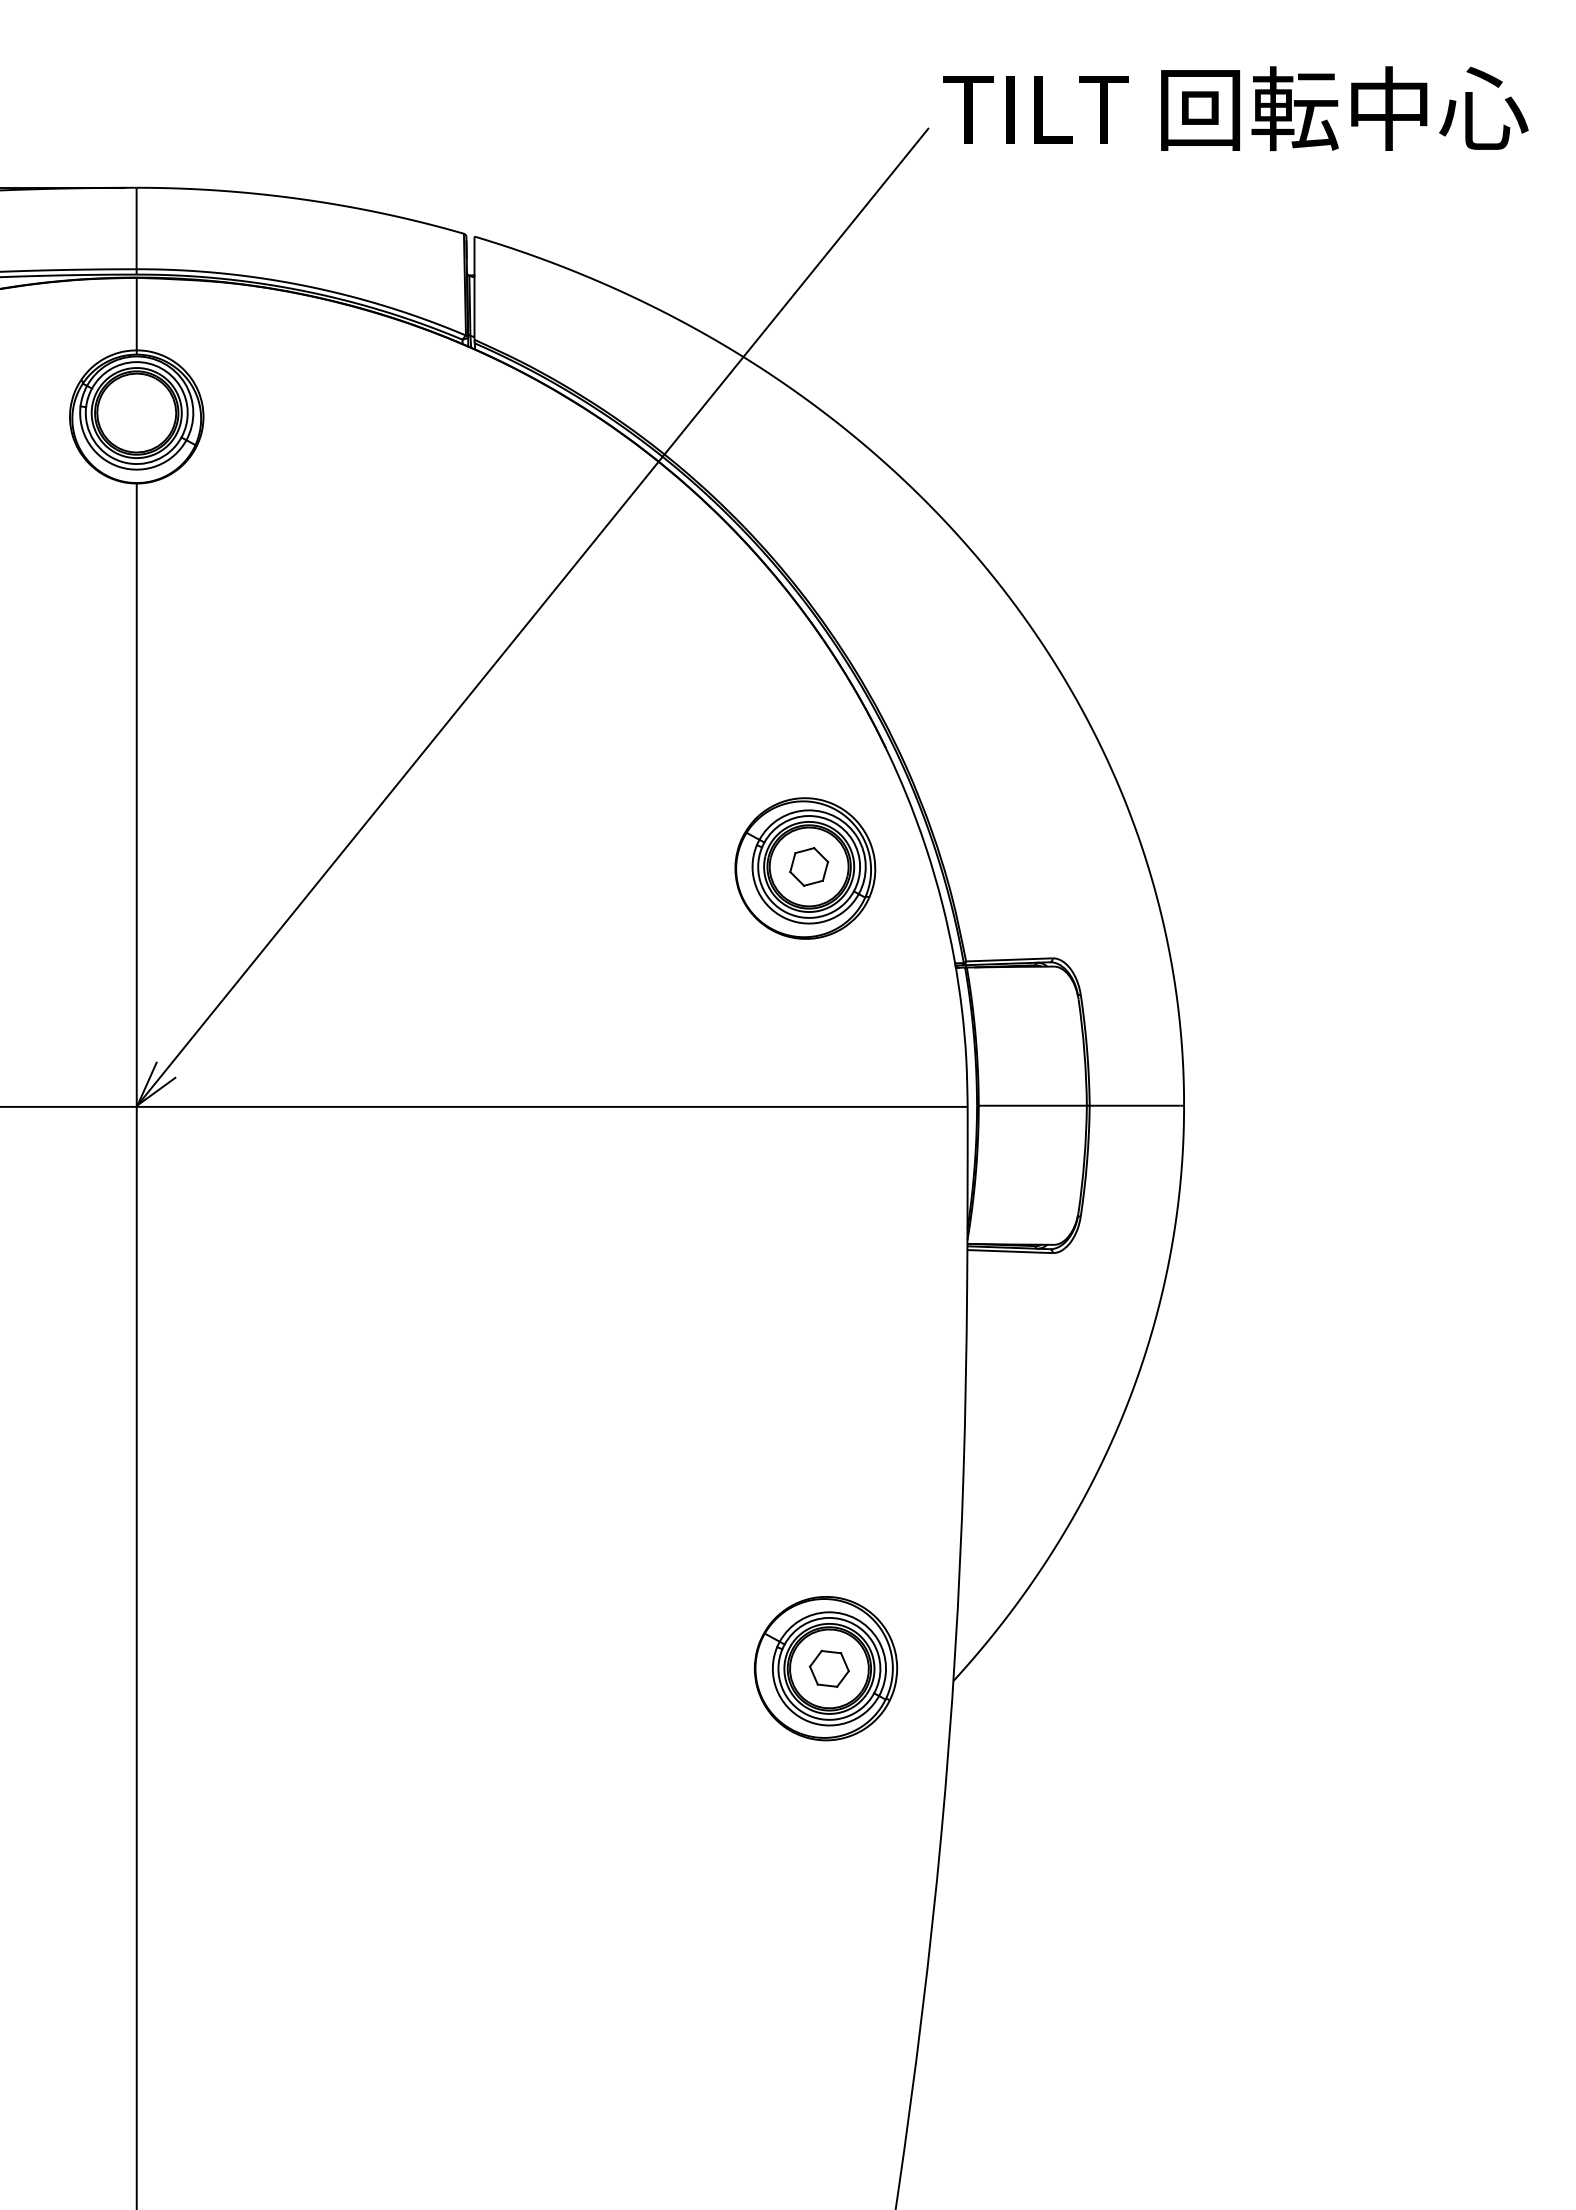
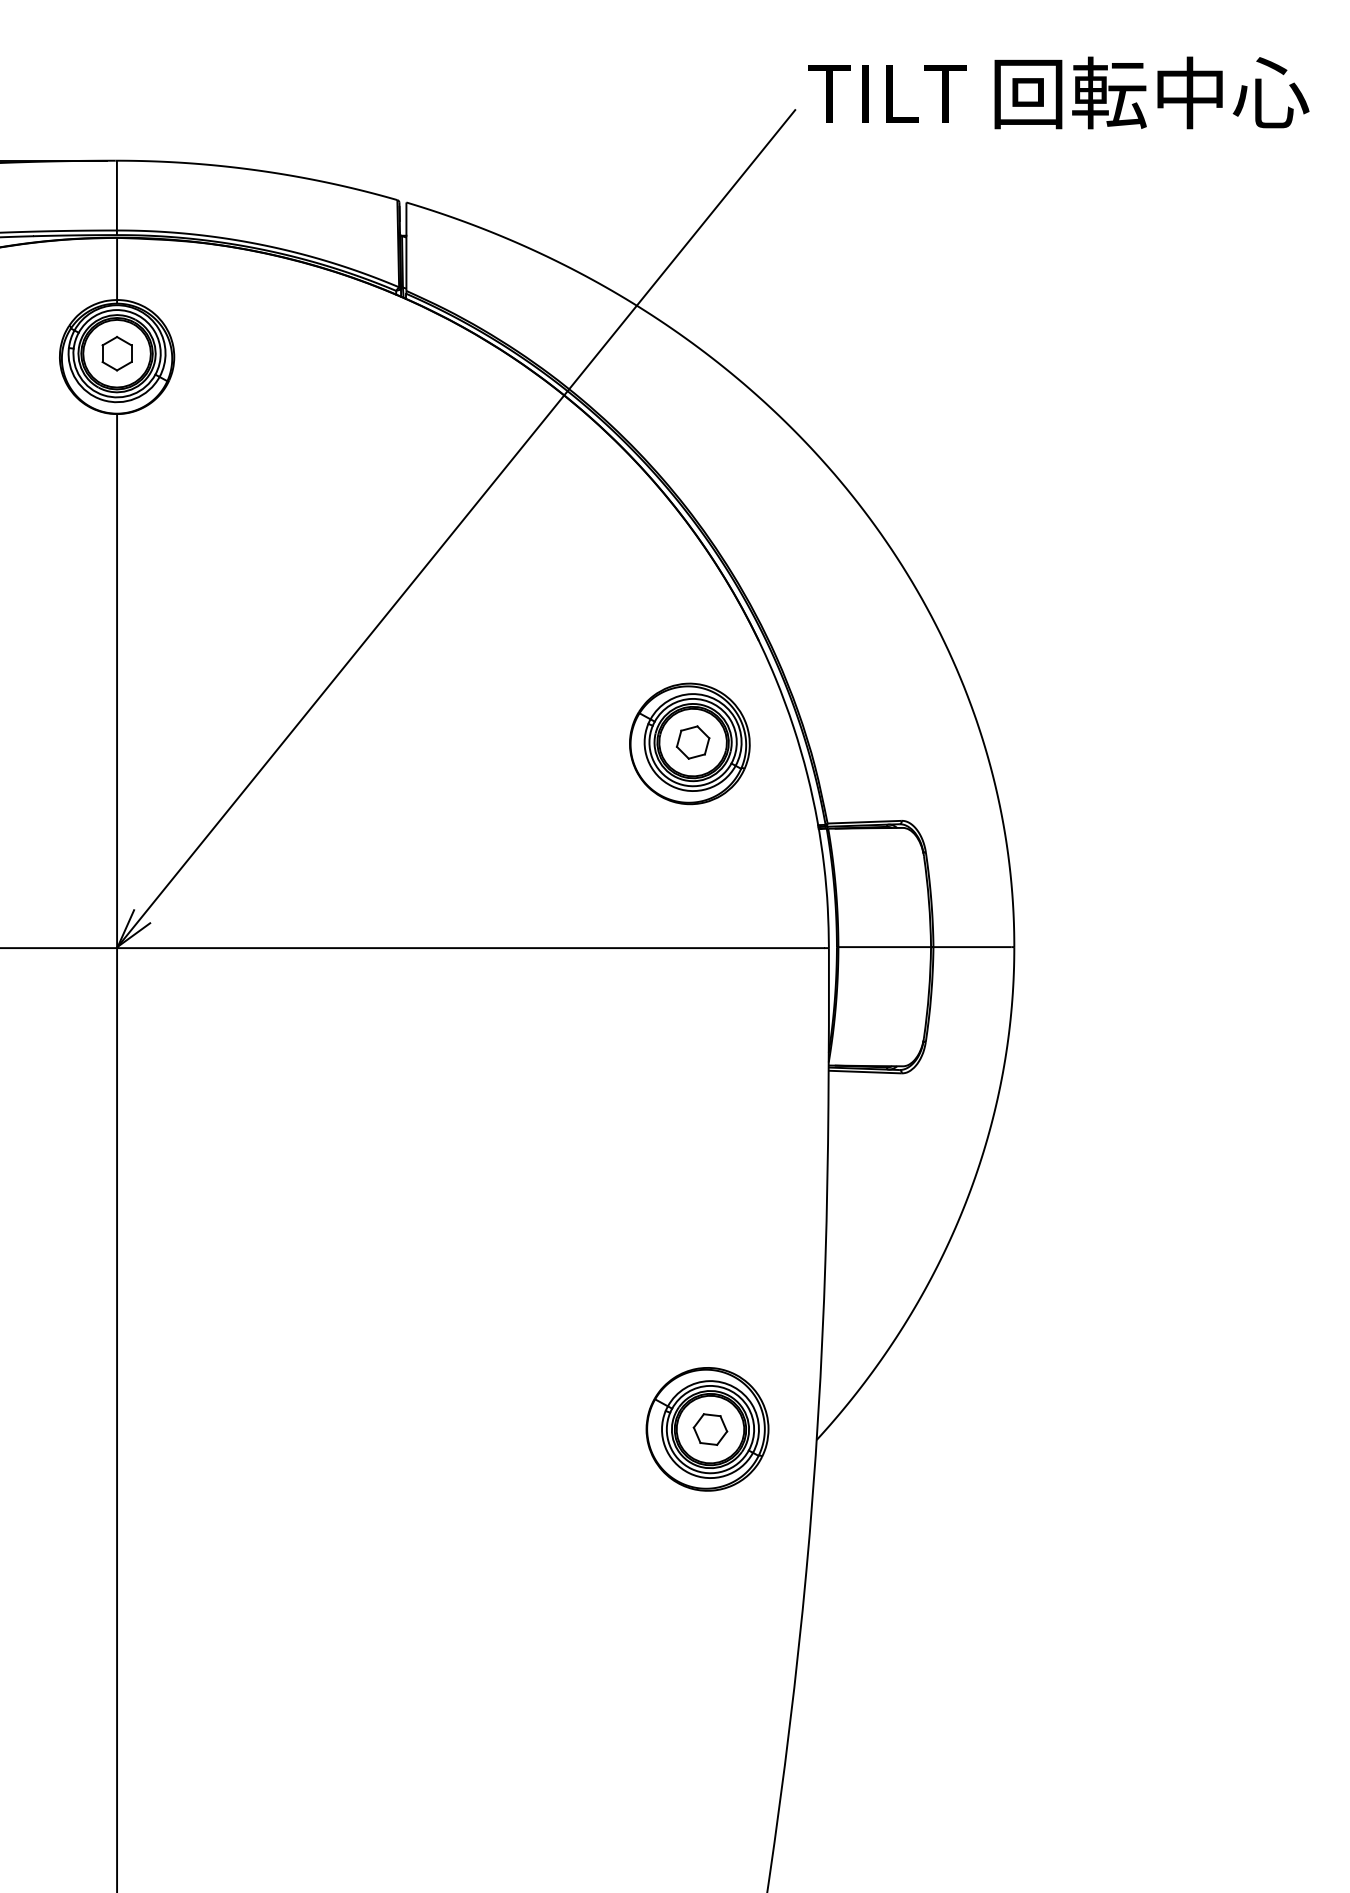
part: (136, 412) -> (116, 353), added

